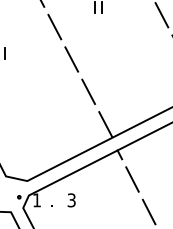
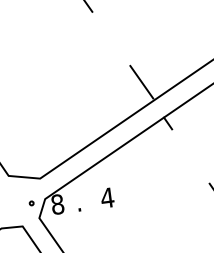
line: (88, 91) -> (111, 38), removed
line: (132, 179) -> (190, 156), removed
text: (36, 200) -> (57, 204), 1 -> 8
text: (71, 200) -> (107, 198), 3 -> 4

